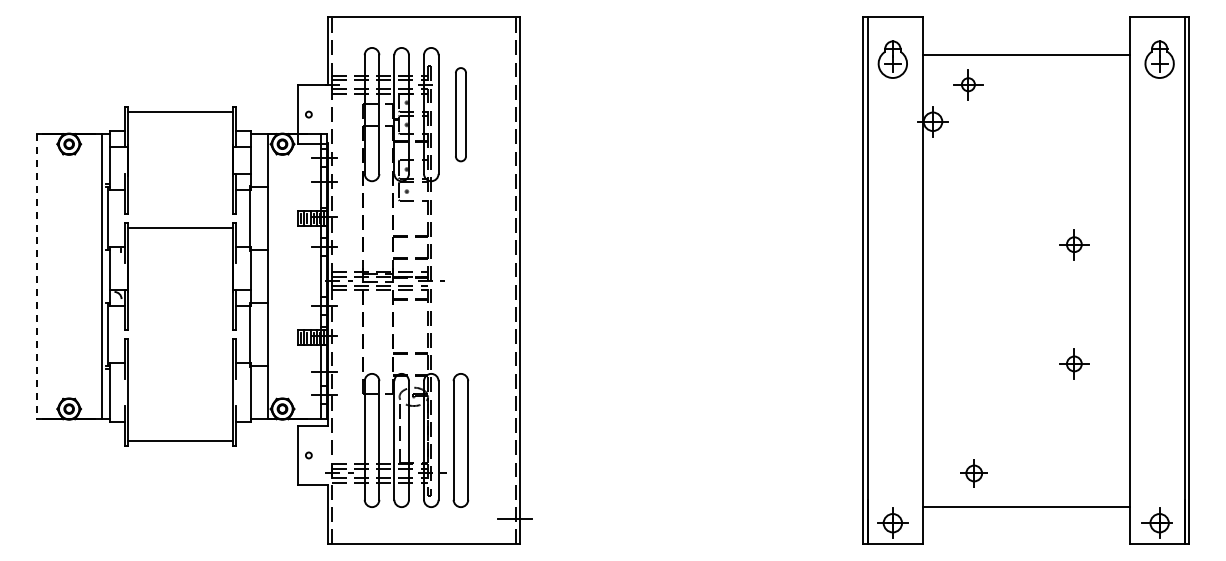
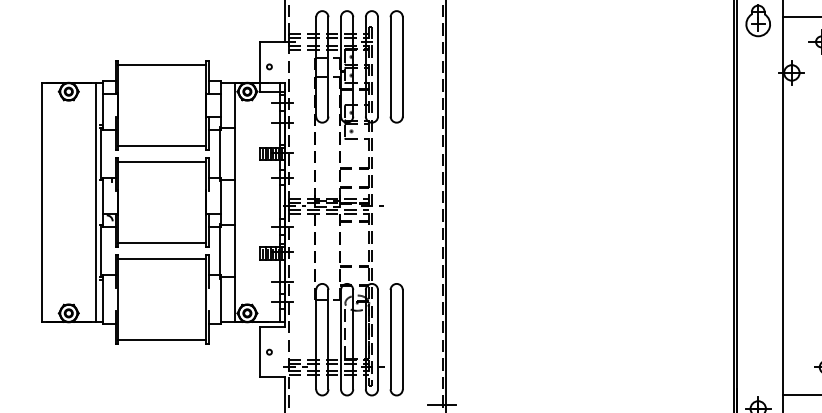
part: (460, 114) -> (396, 66), size x1.43
line: (180, 209) -> (162, 146), added
line: (36, 276) -> (41, 202), dashed -> solid
line: (180, 325) -> (162, 243), added
line: (180, 344) -> (162, 259), added

